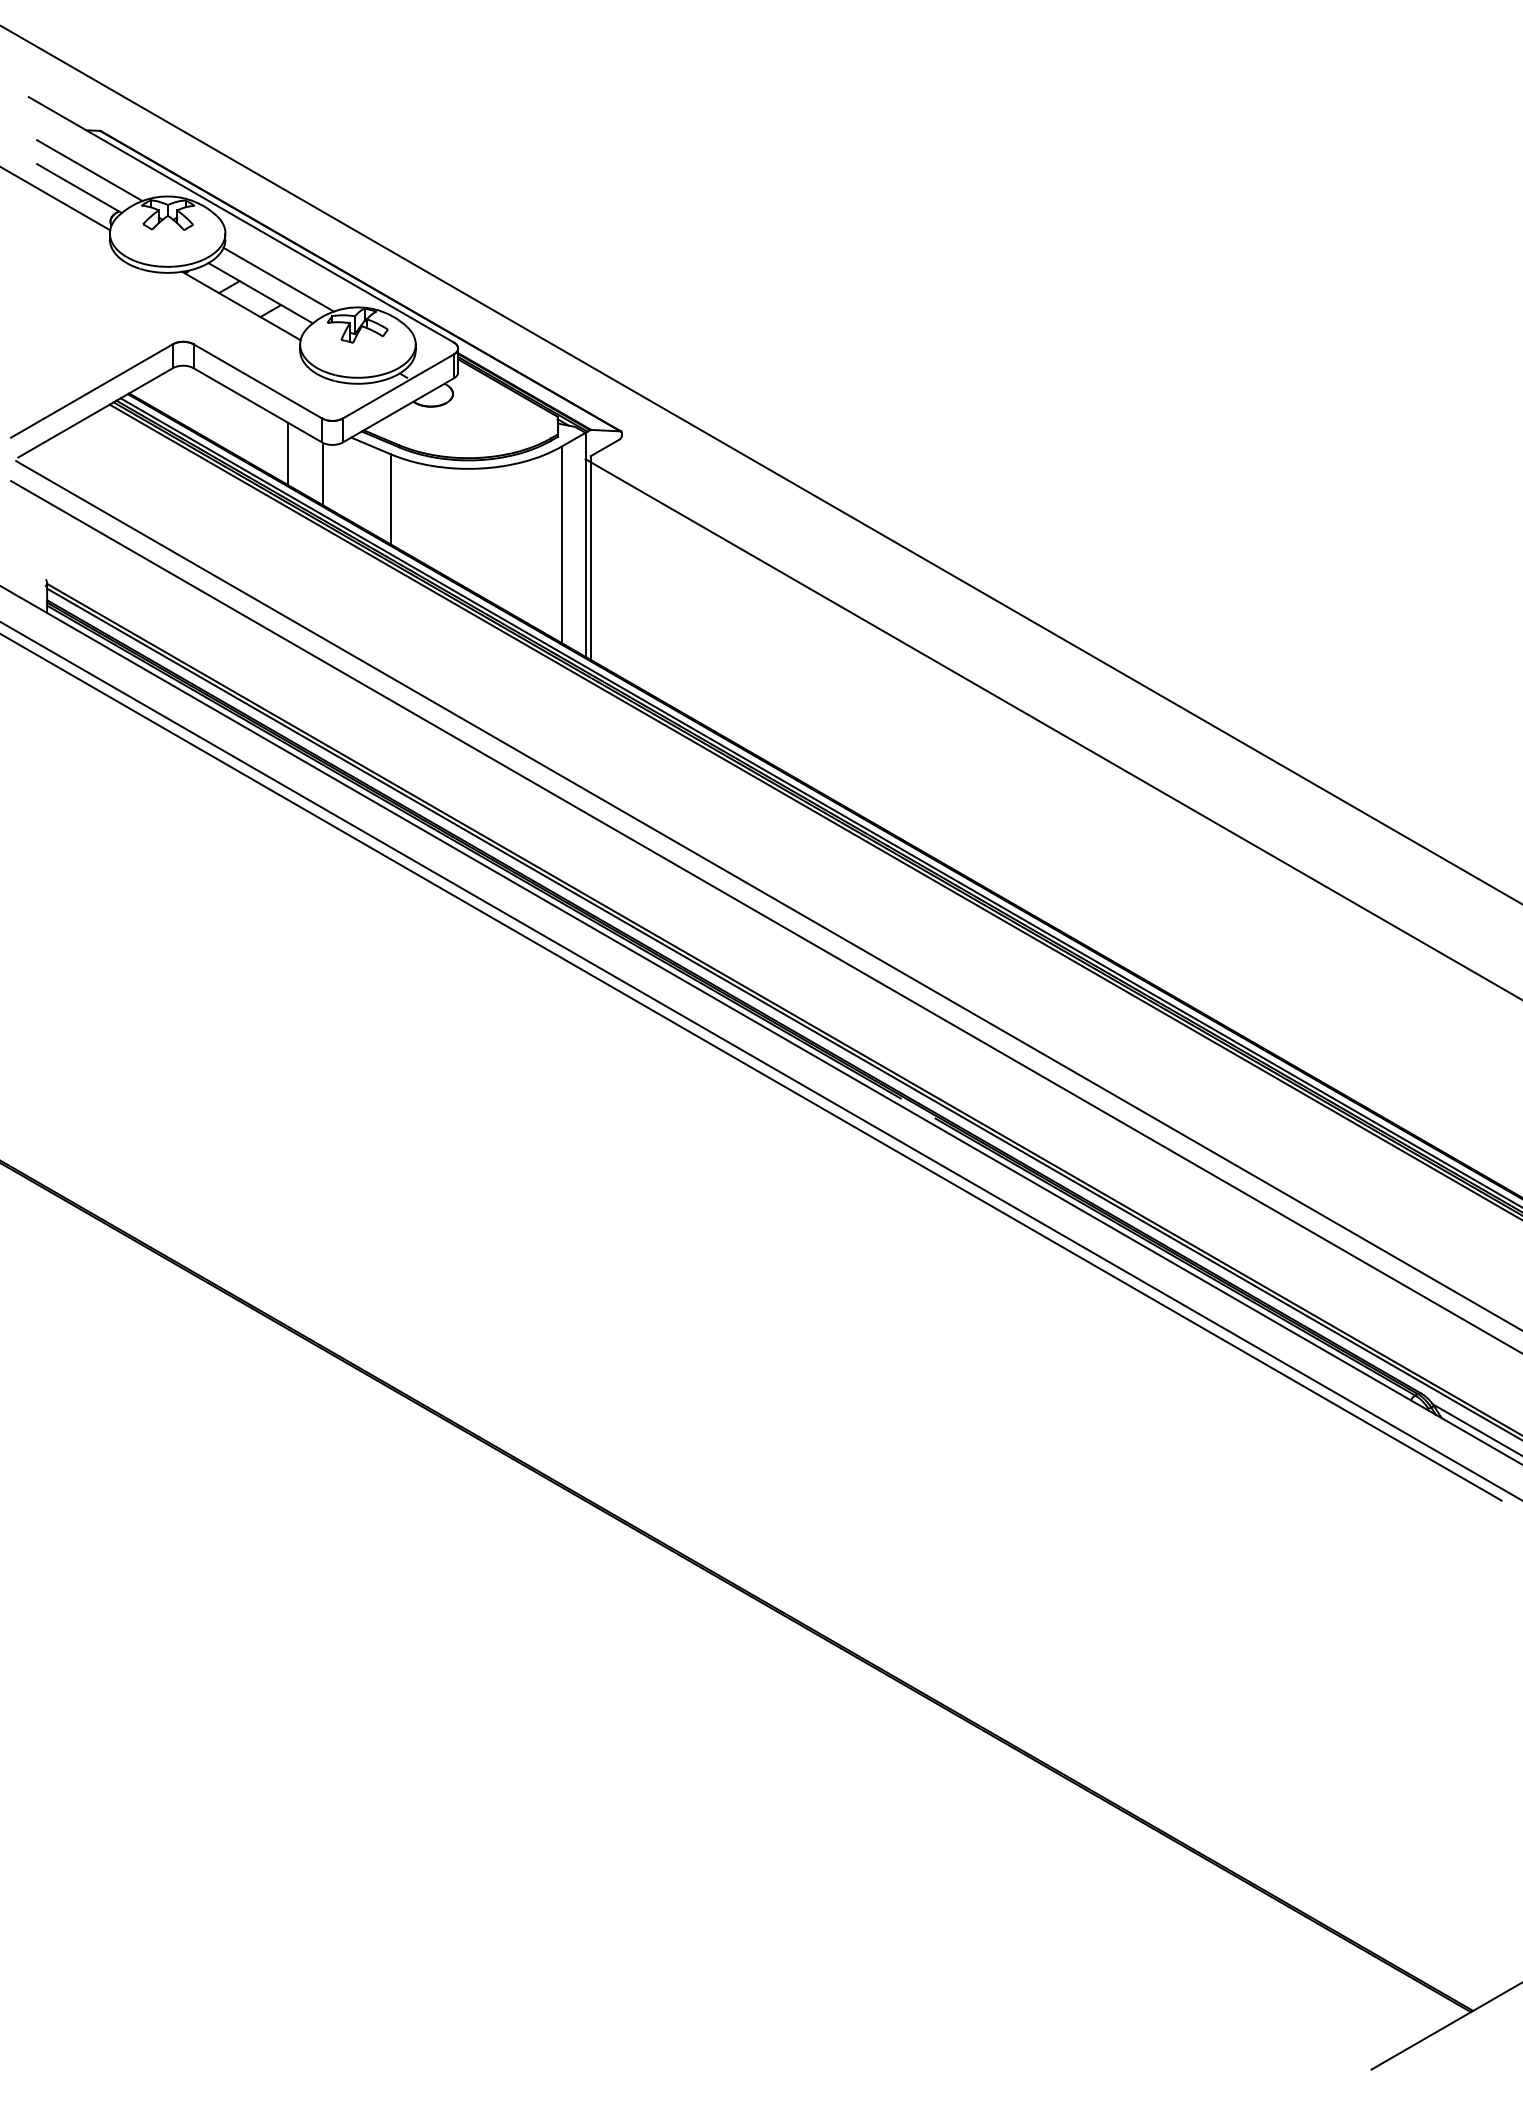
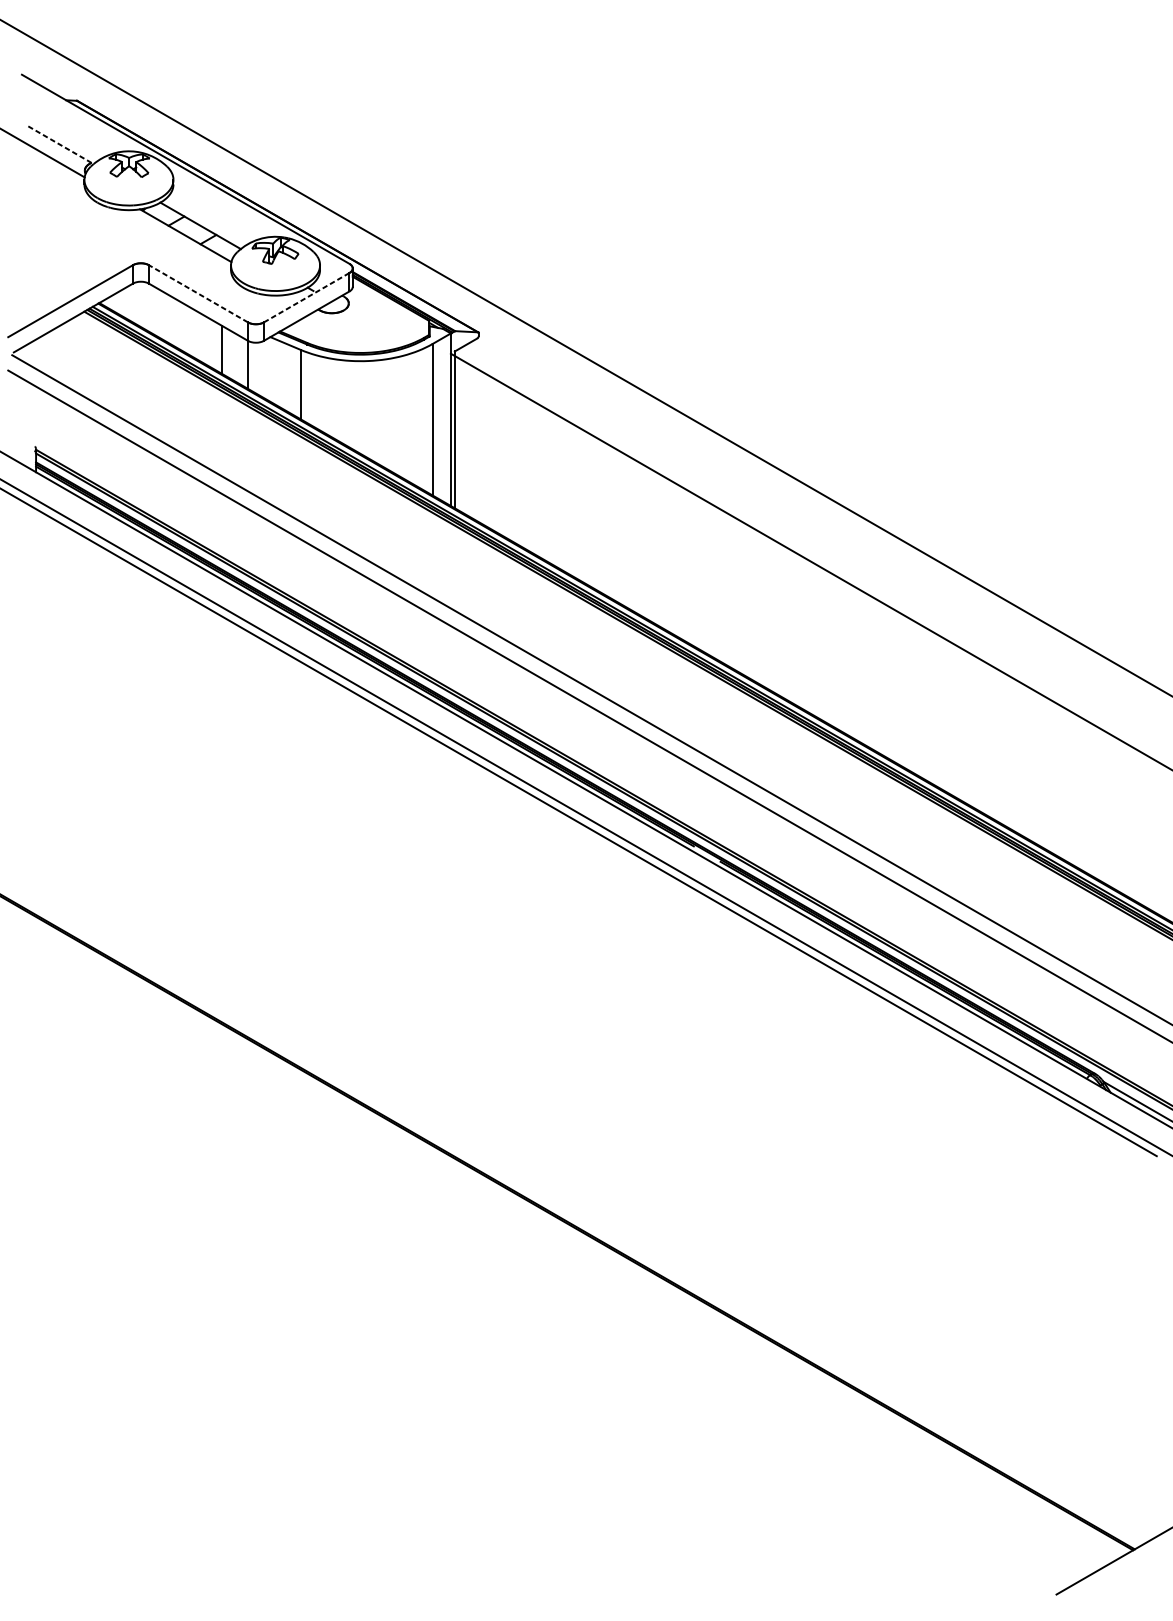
line: (89, 170) -> (68, 131), removed
line: (79, 188) -> (61, 145), solid -> dashed
line: (278, 279) -> (214, 215), removed
line: (257, 381) -> (198, 293), solid -> dashed
line: (398, 386) -> (306, 297), solid -> dashed

